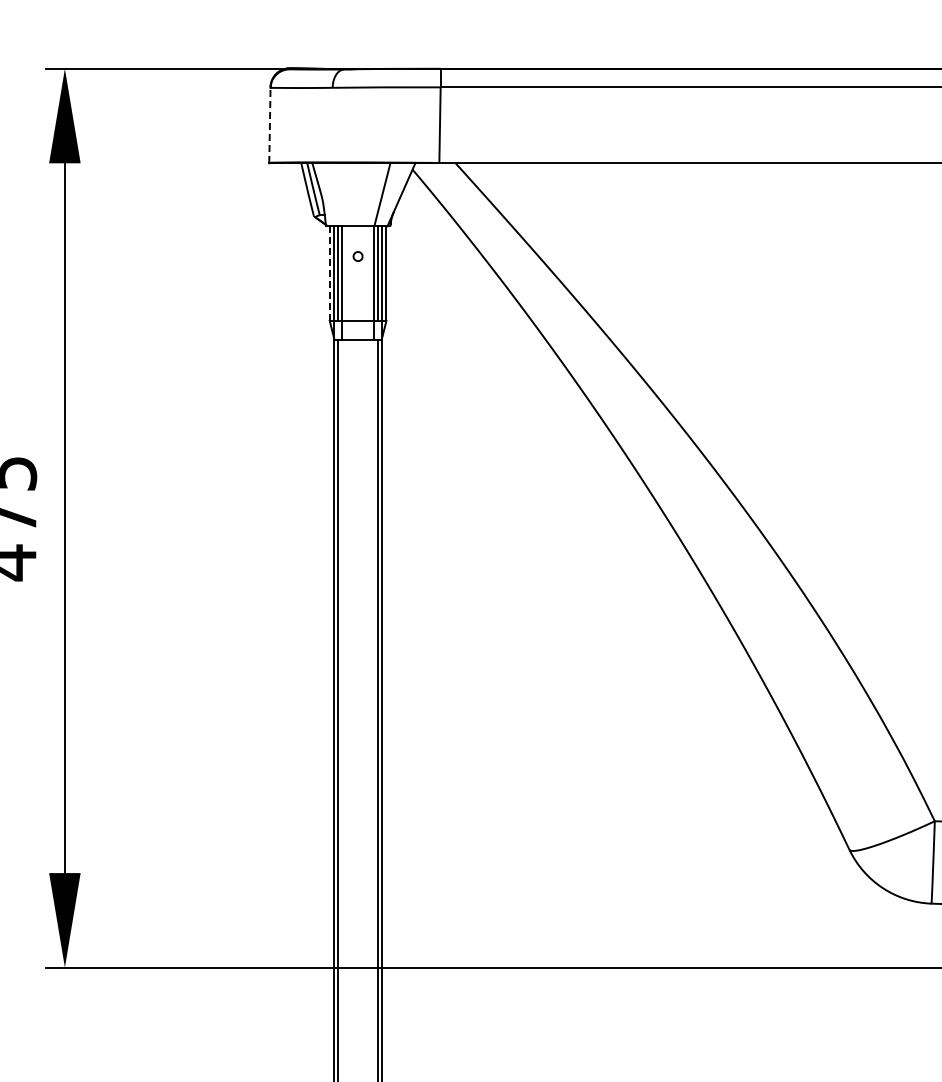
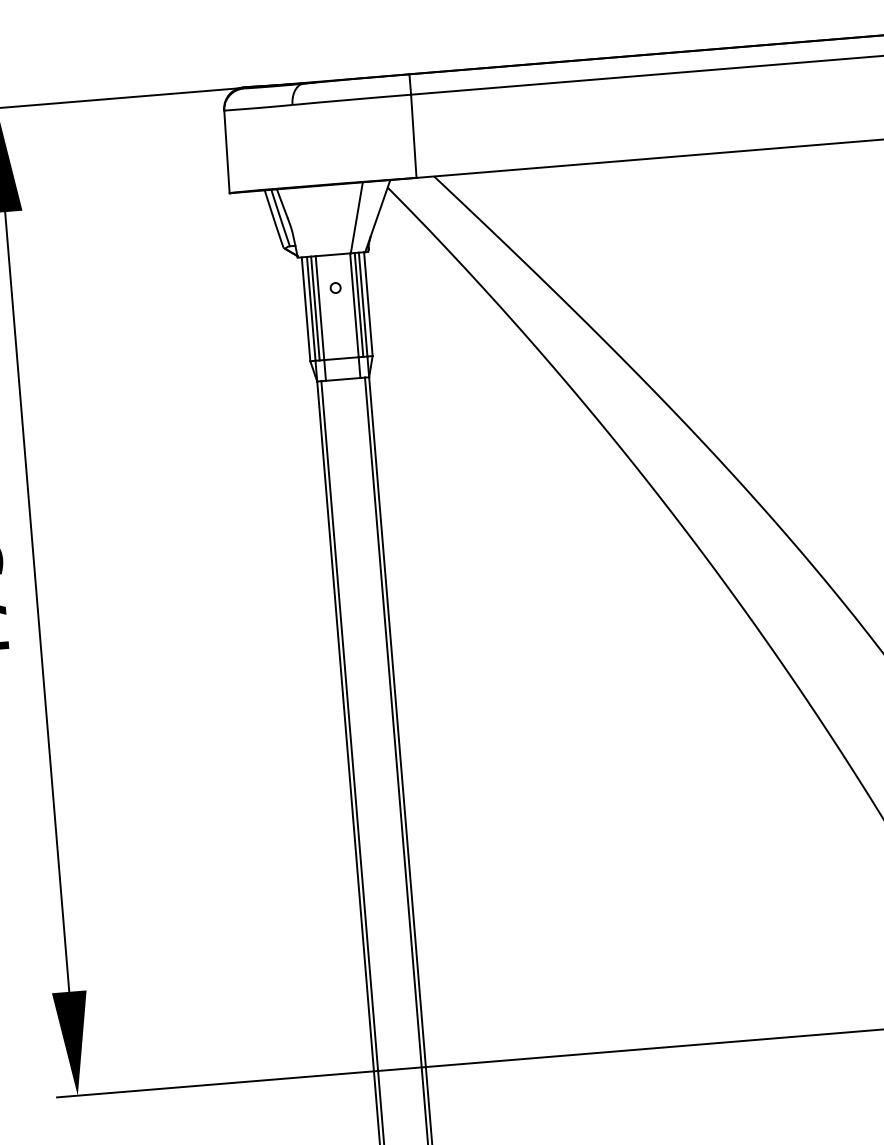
line: (269, 125) -> (226, 152), dashed -> solid
line: (329, 274) -> (305, 310), dashed -> solid

